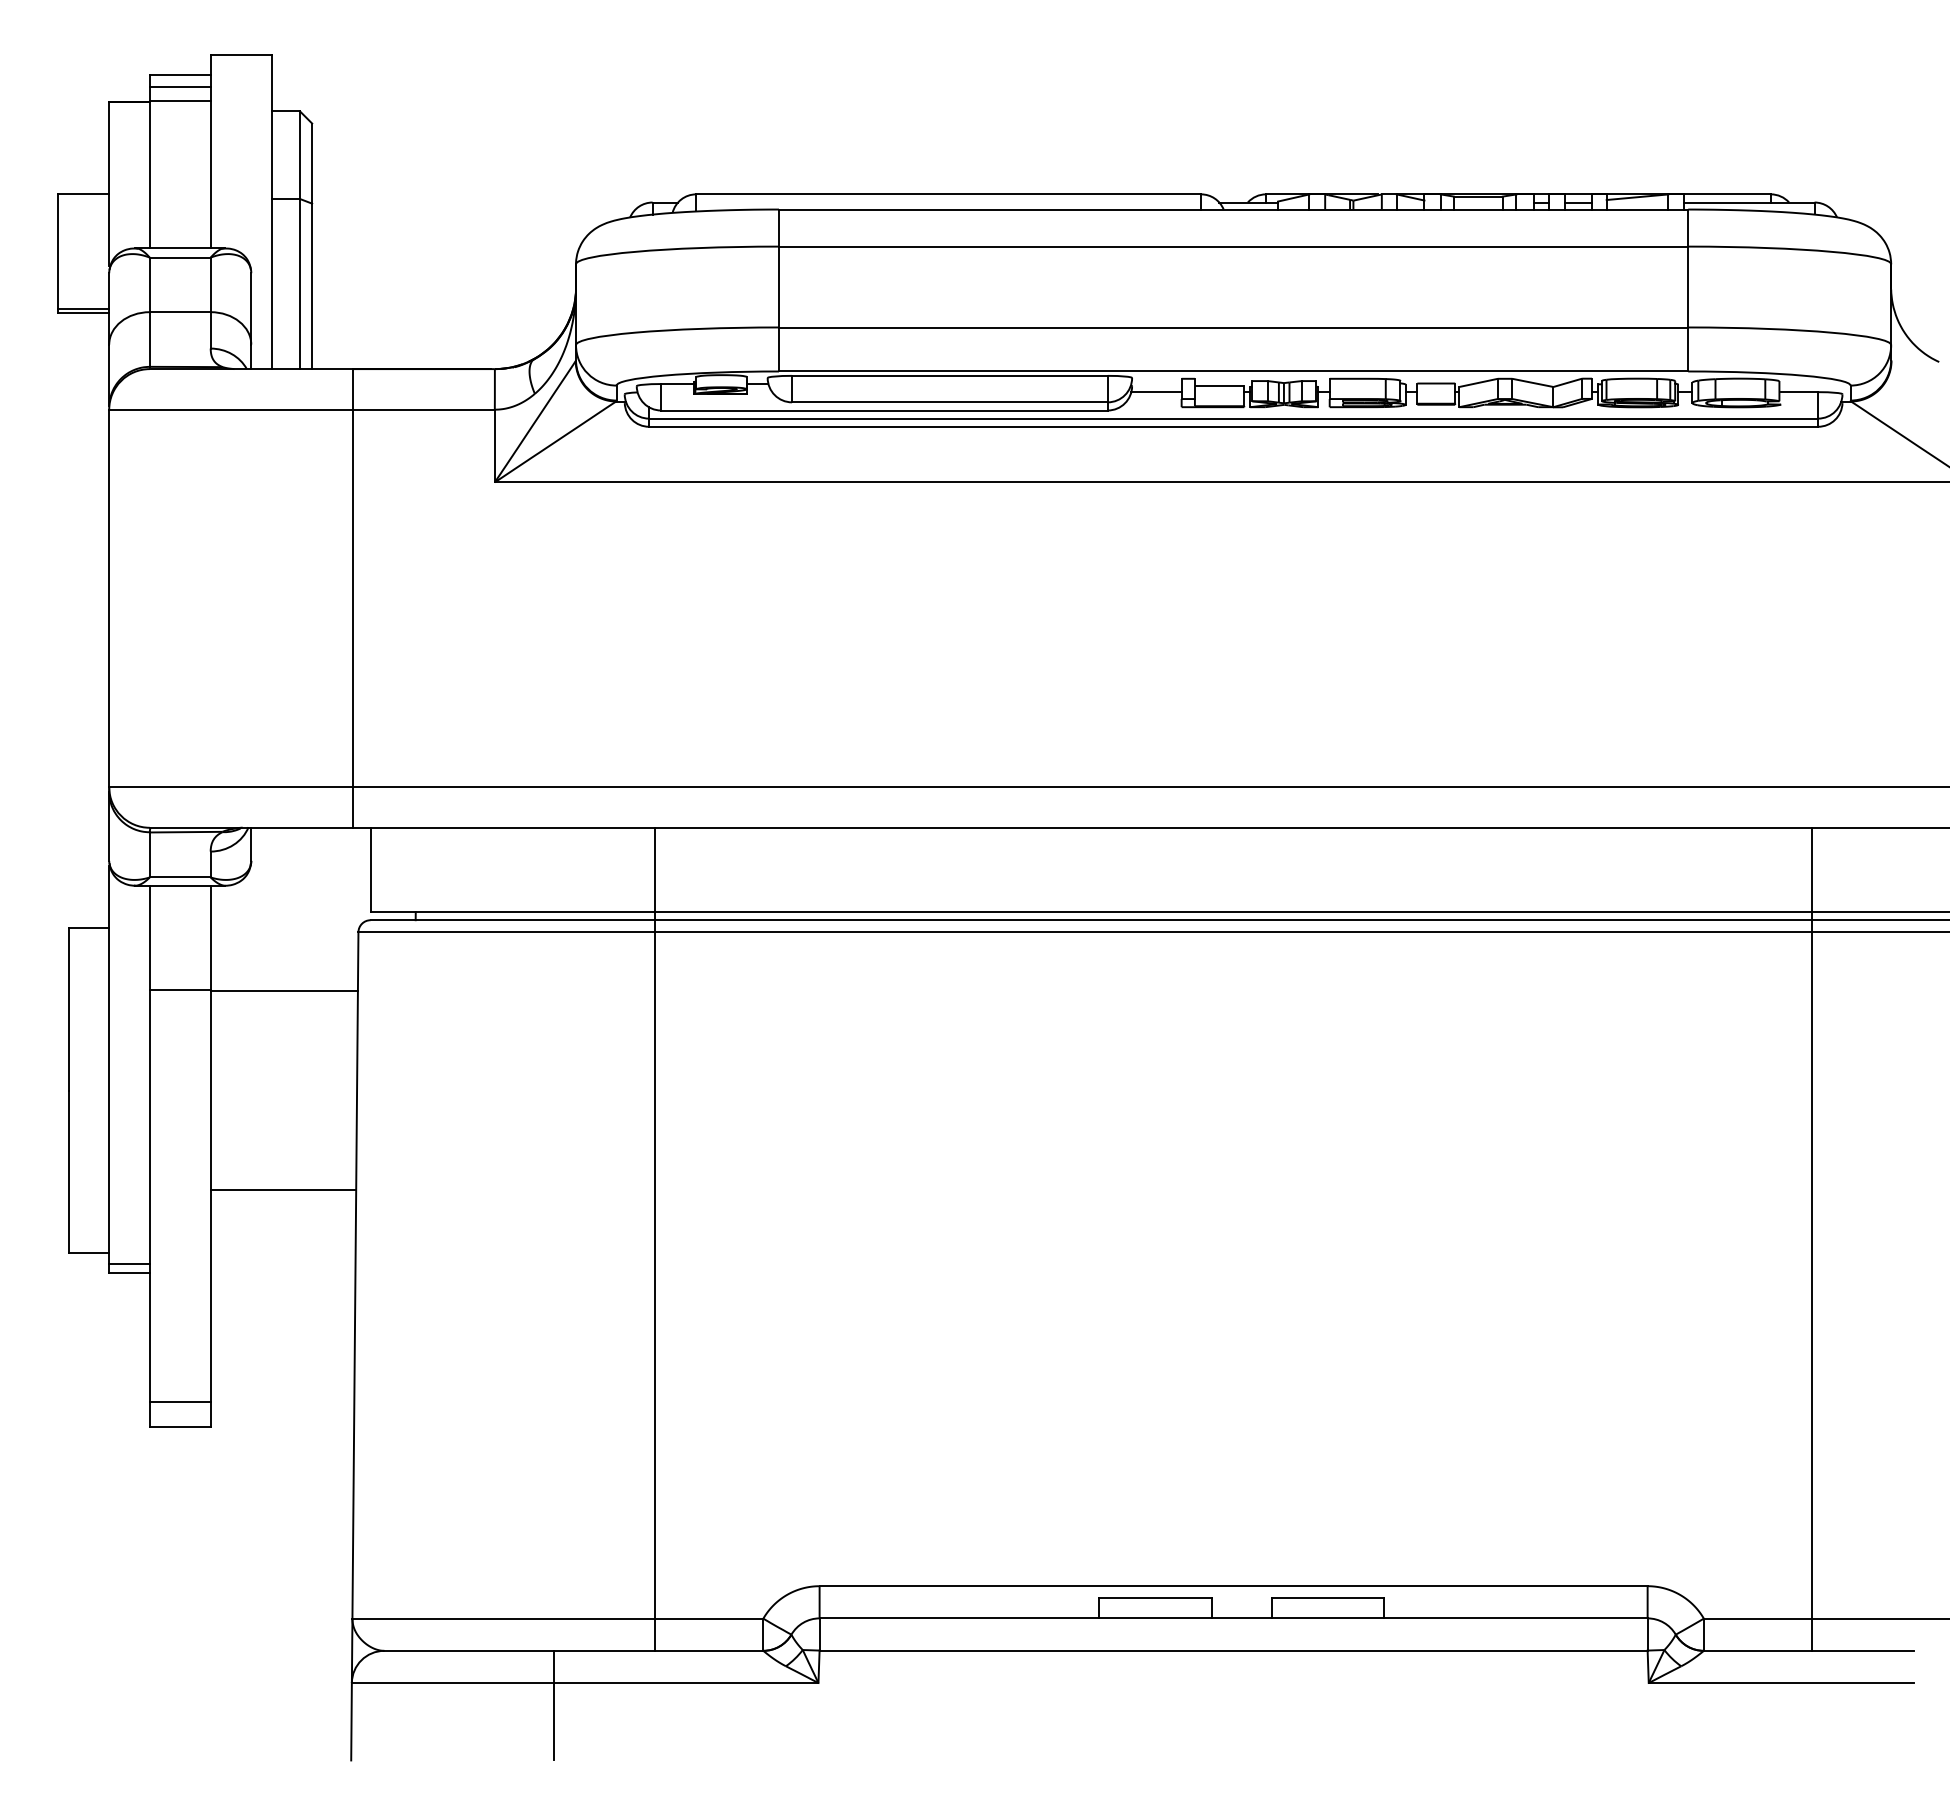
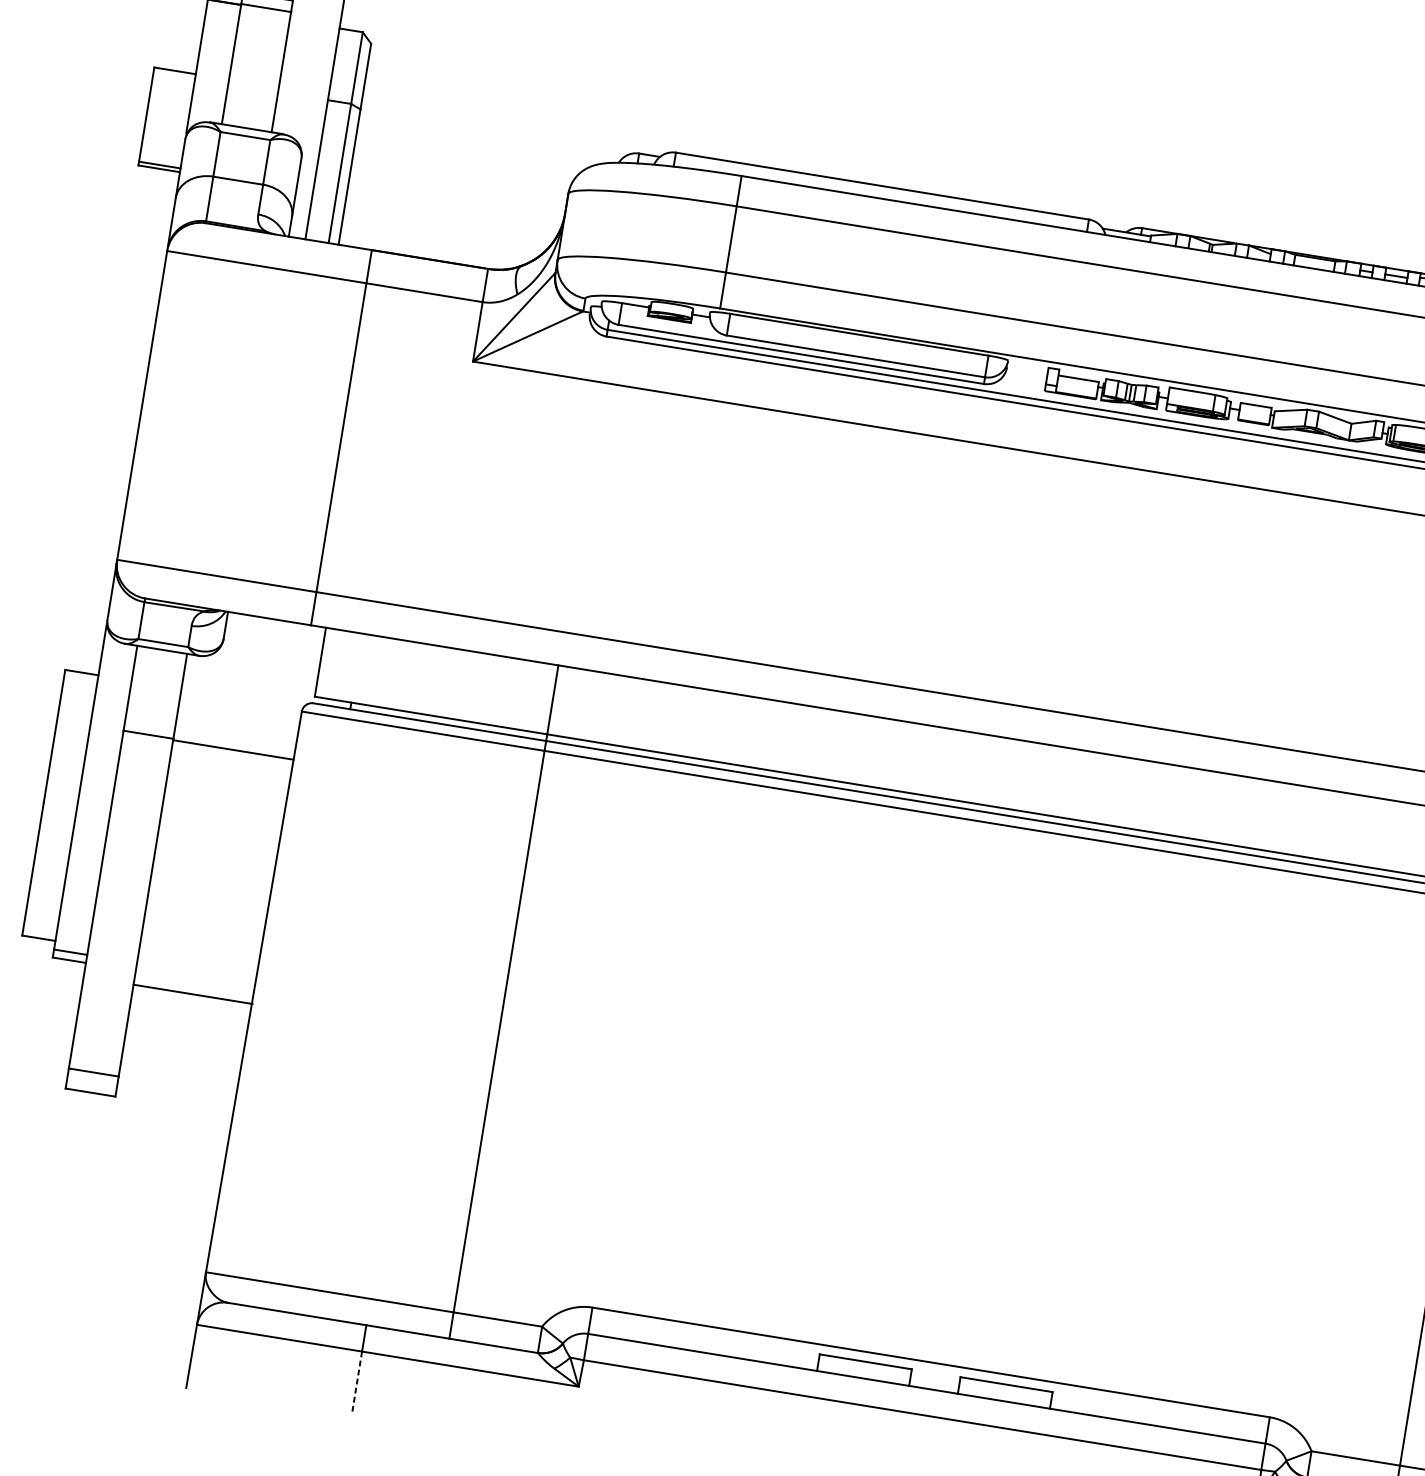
line: (1156, 392) -> (1026, 375), removed
line: (283, 1190) -> (193, 994), moved
line: (553, 1721) -> (356, 1383), solid -> dashed

